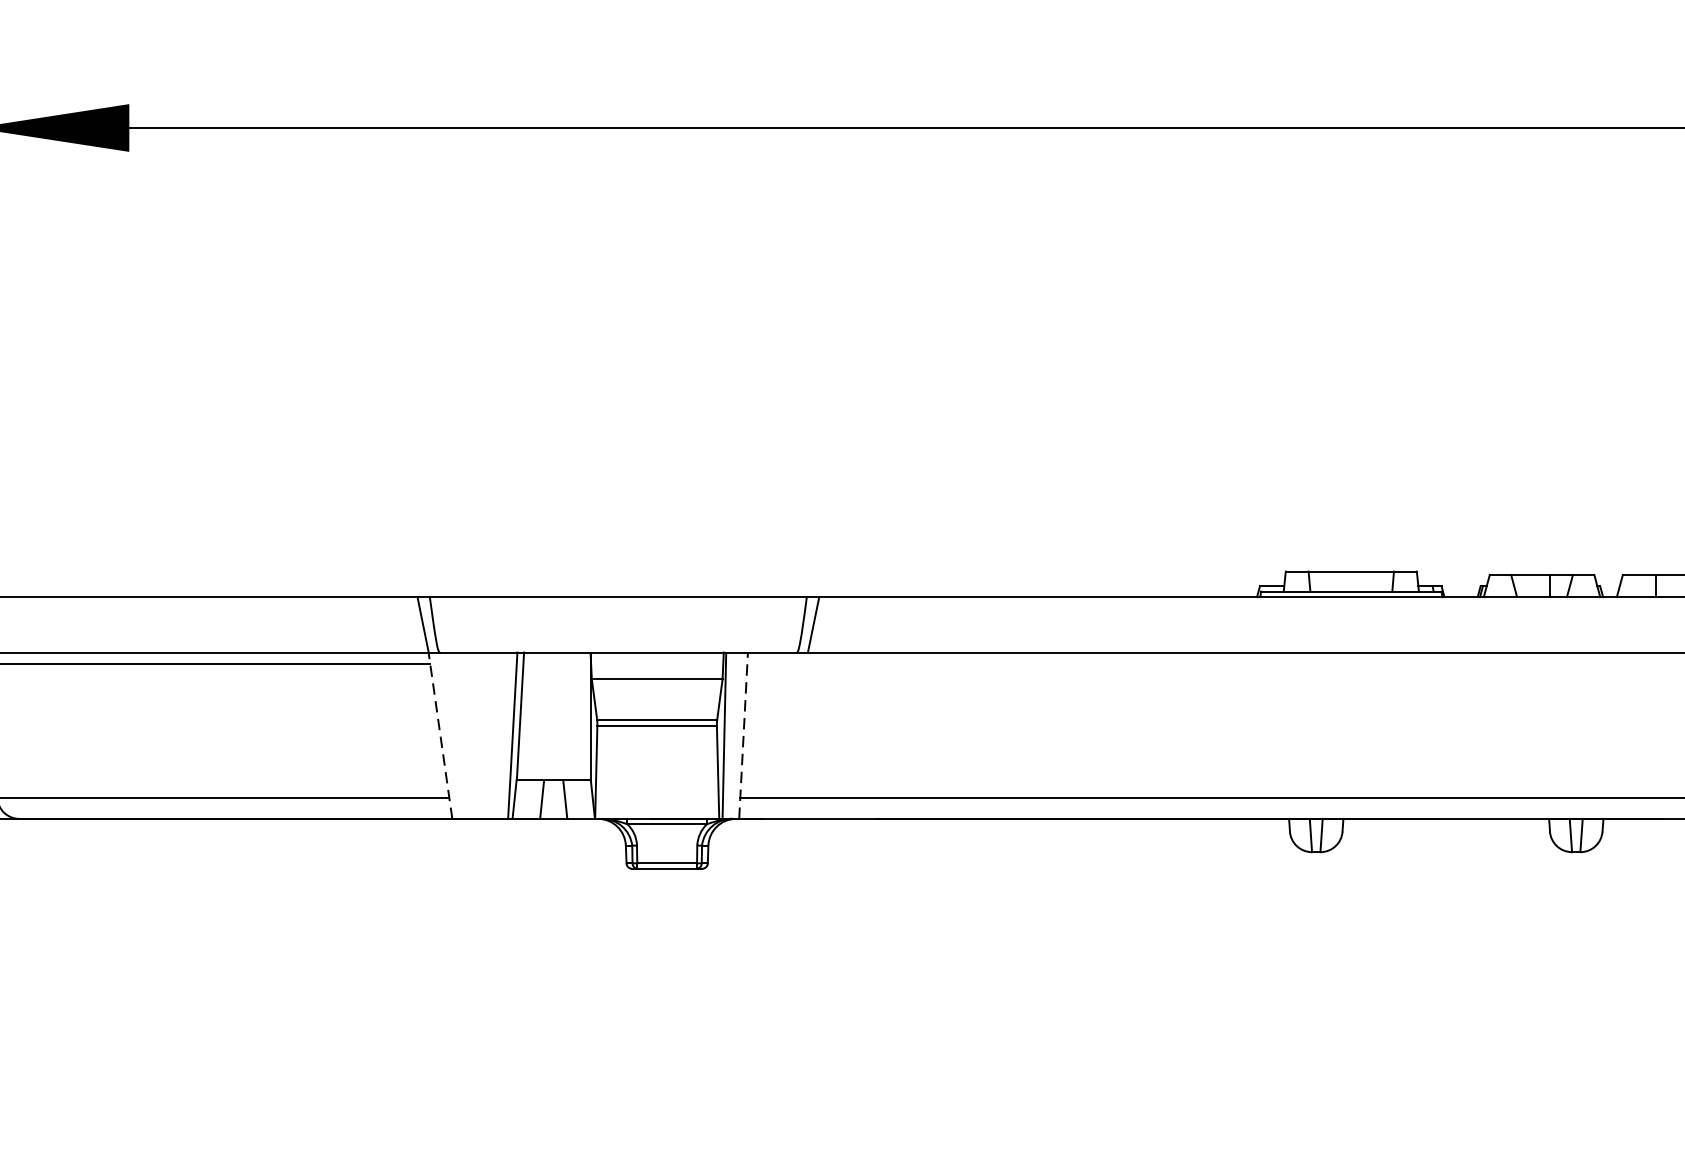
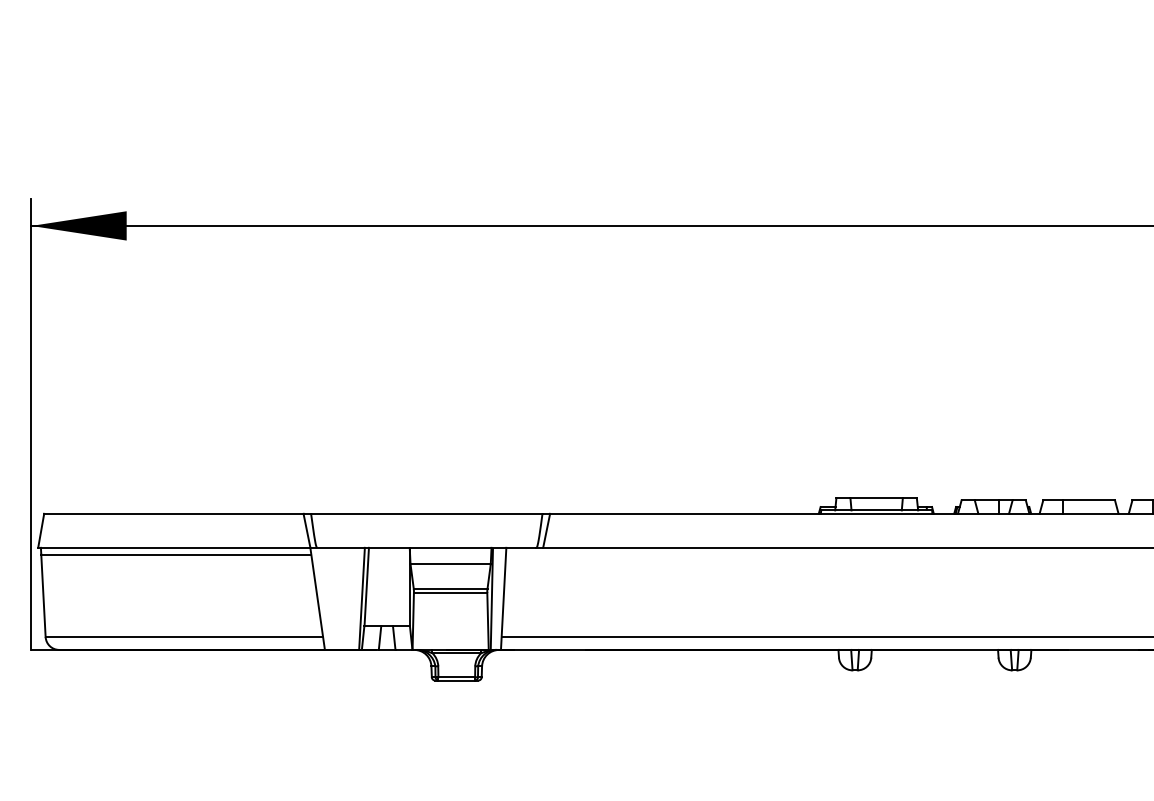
line: (440, 735) -> (317, 598), dashed -> solid
line: (743, 735) -> (503, 598), dashed -> solid

